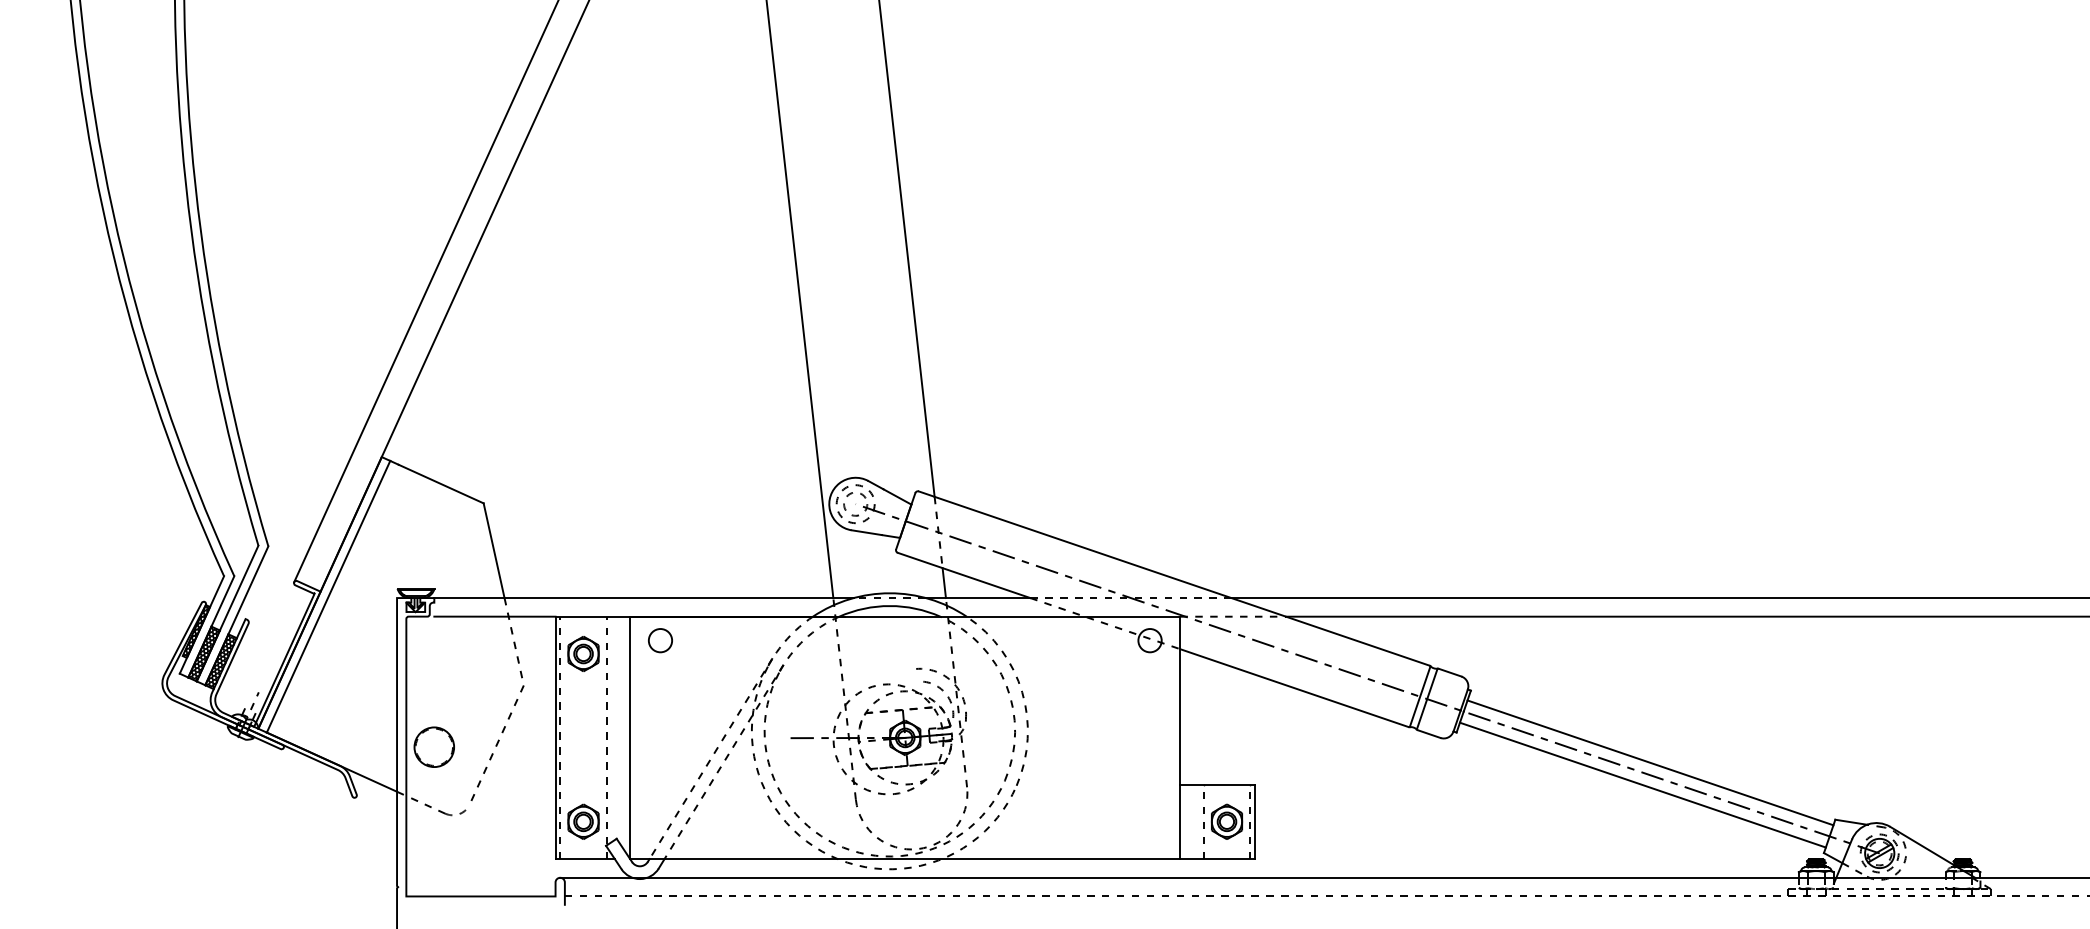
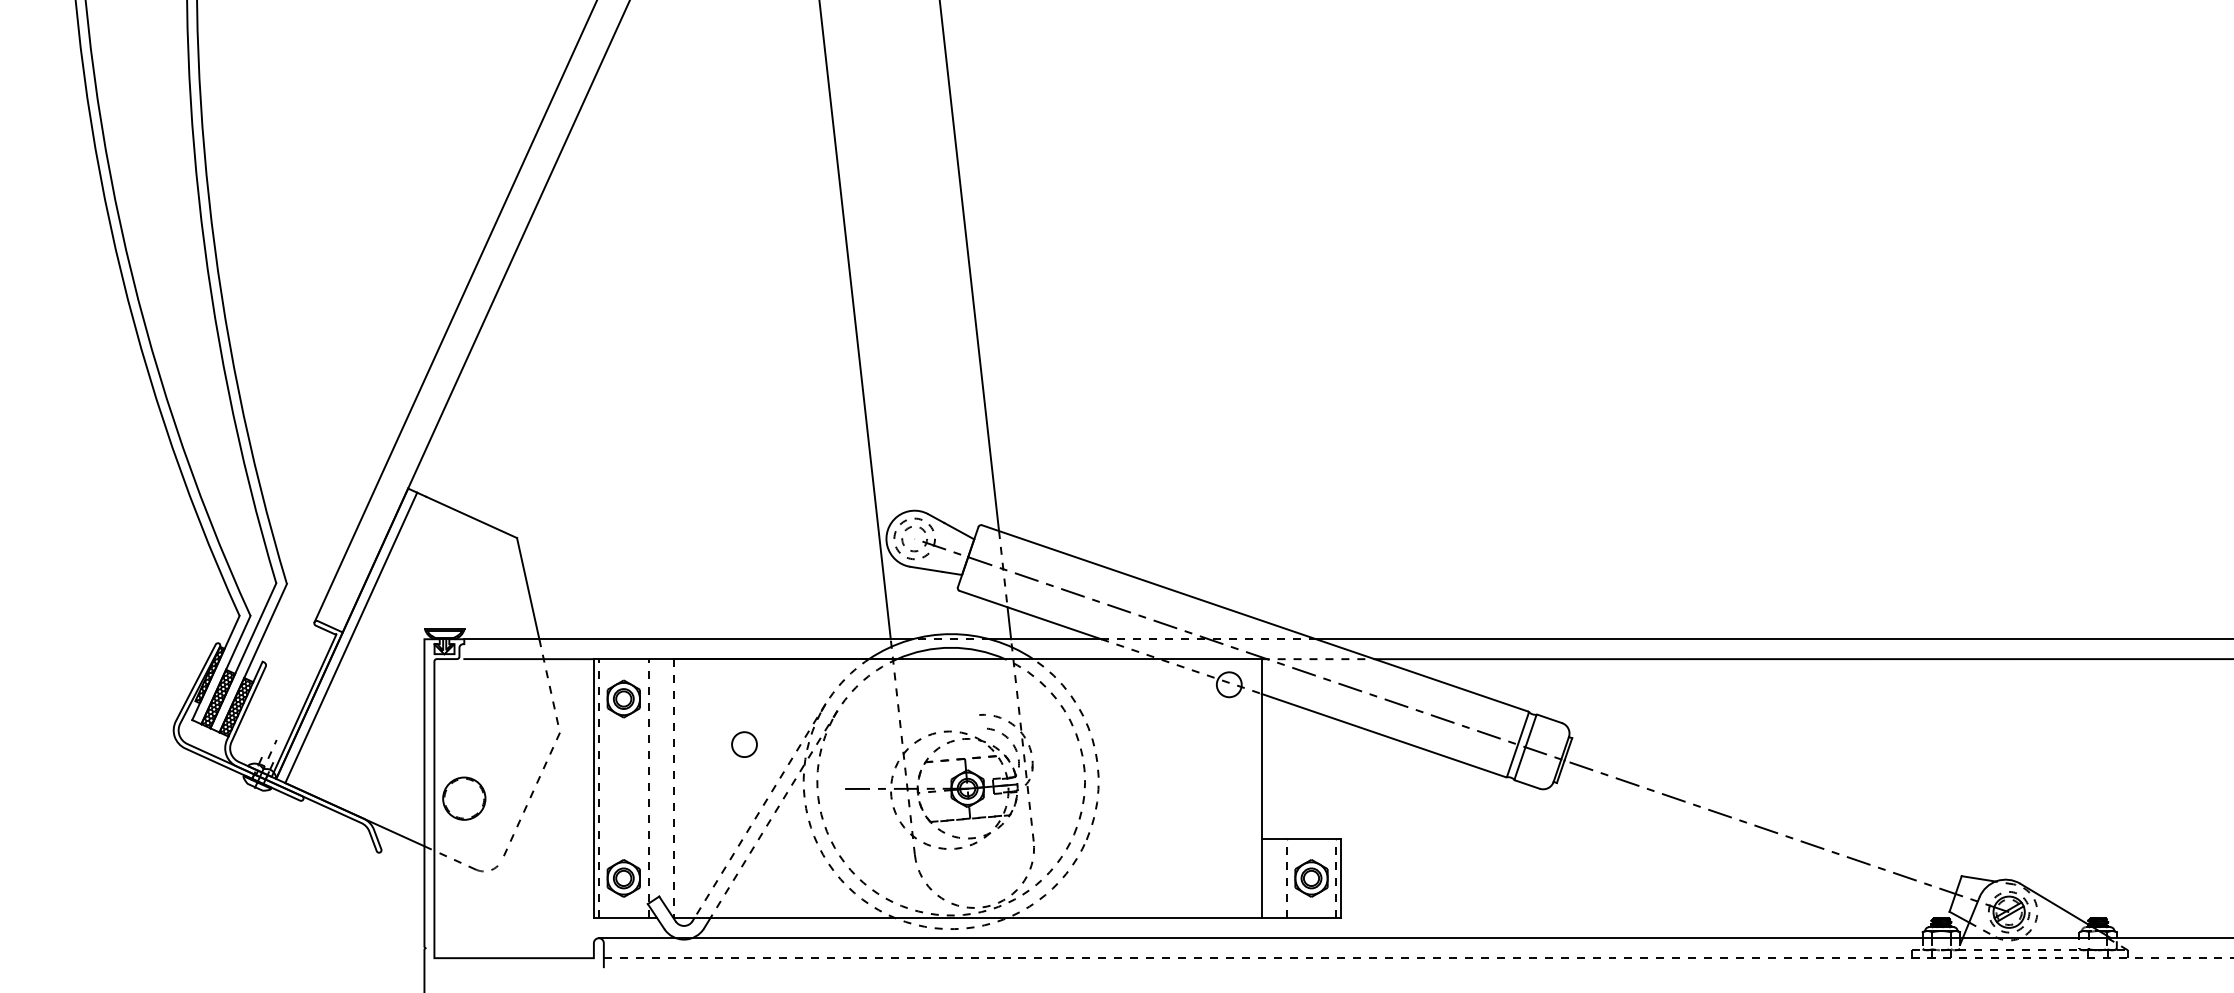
circle: (660, 640) -> (744, 744), moved
line: (630, 738) -> (673, 789), solid -> dashed
line: (1650, 762) -> (1764, 815), removed
line: (1642, 784) -> (1755, 838), removed

